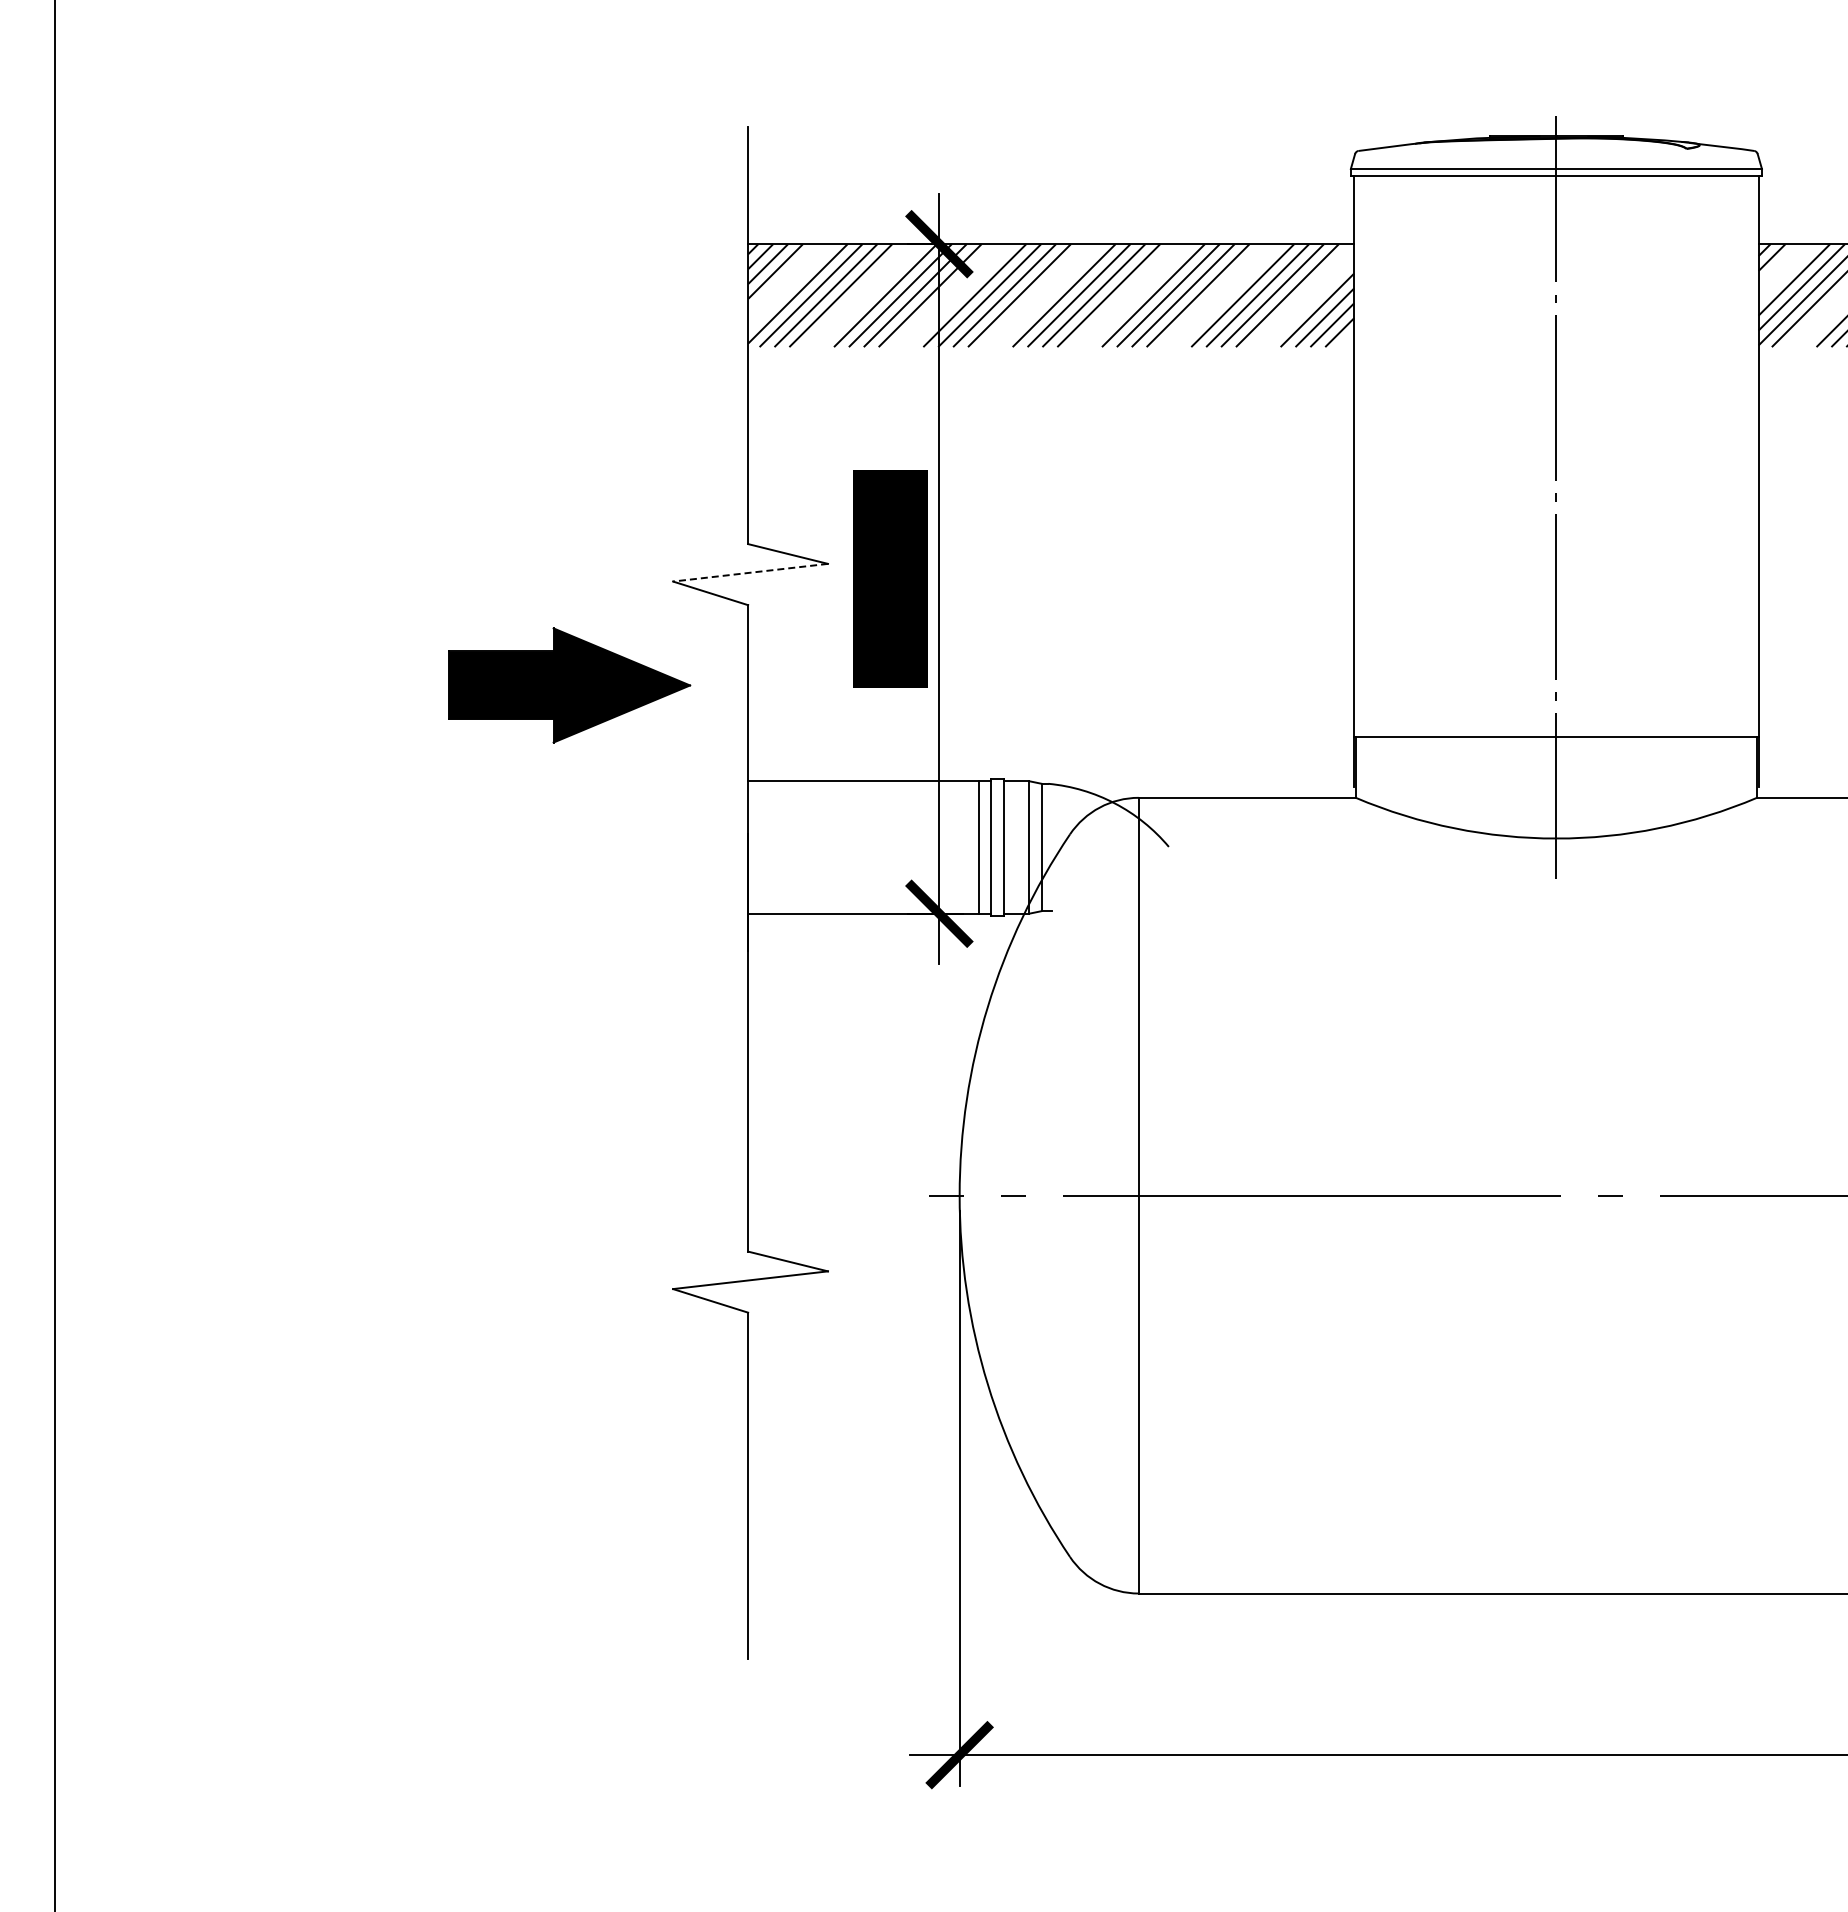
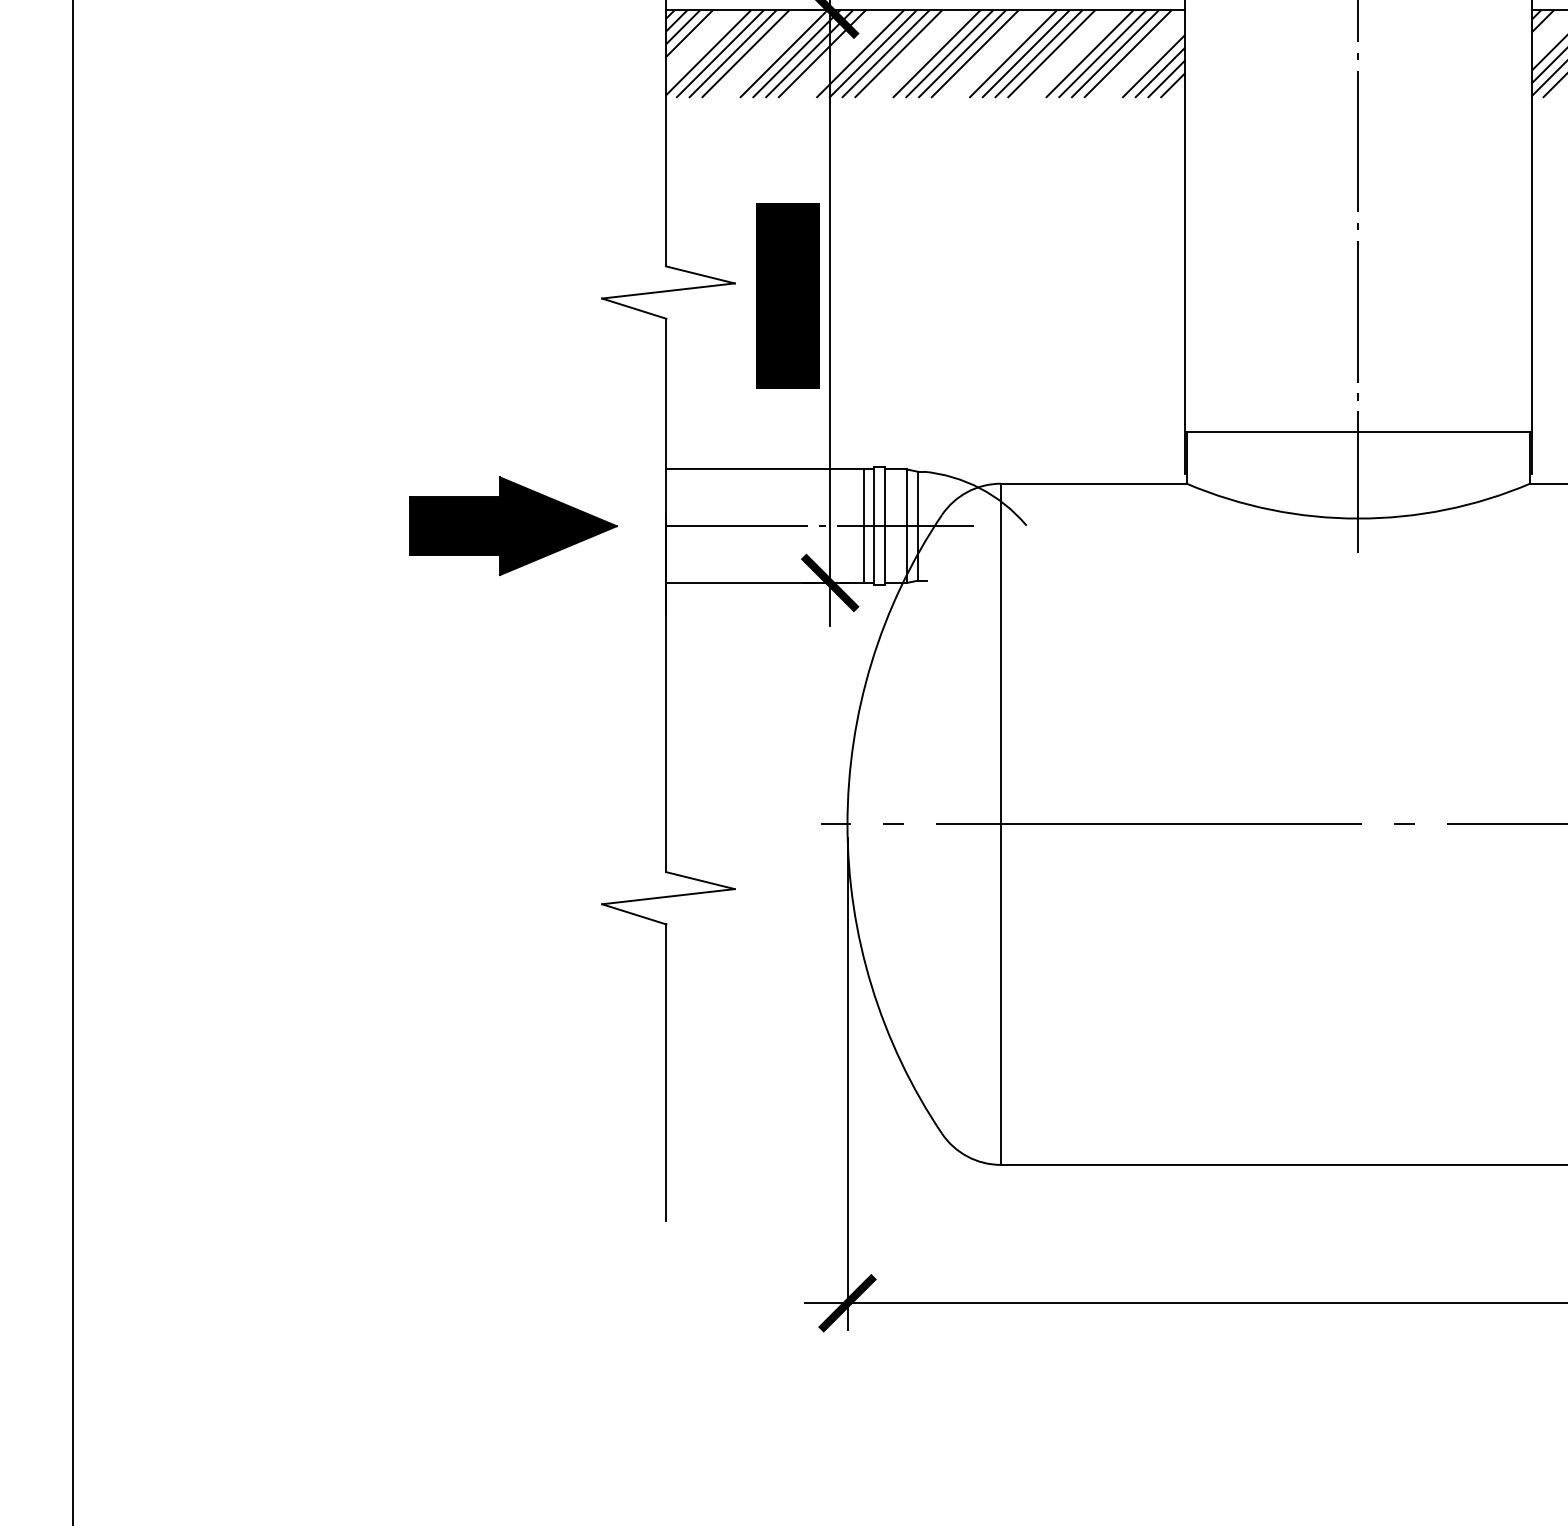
line: (750, 572) -> (668, 290), dashed -> solid
part: (569, 685) -> (513, 526), moved
line: (927, 847) -> (819, 526), added

